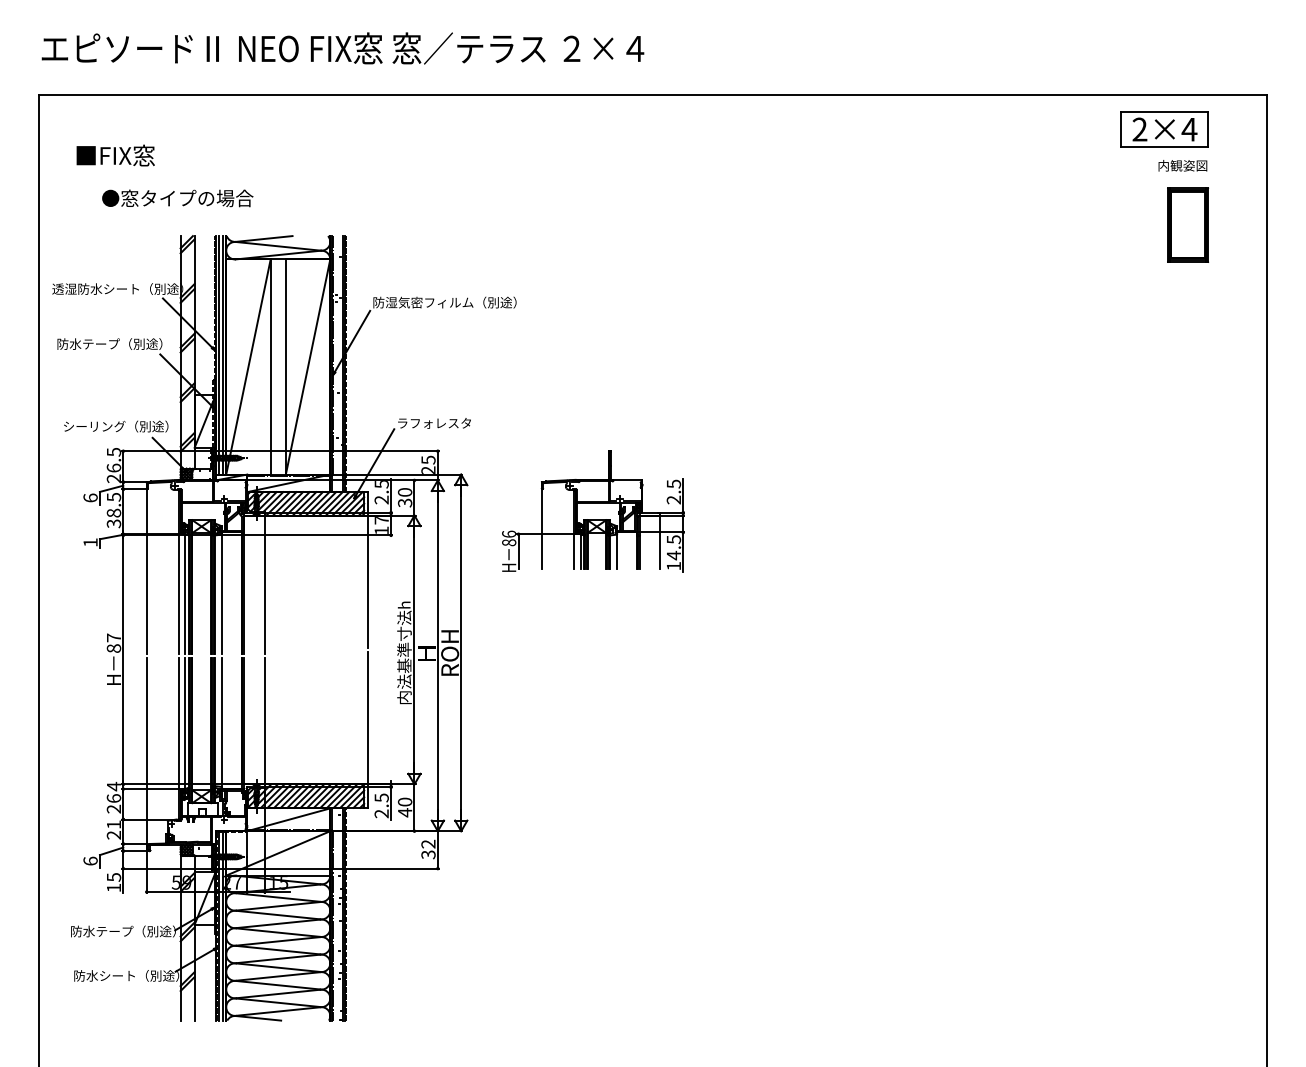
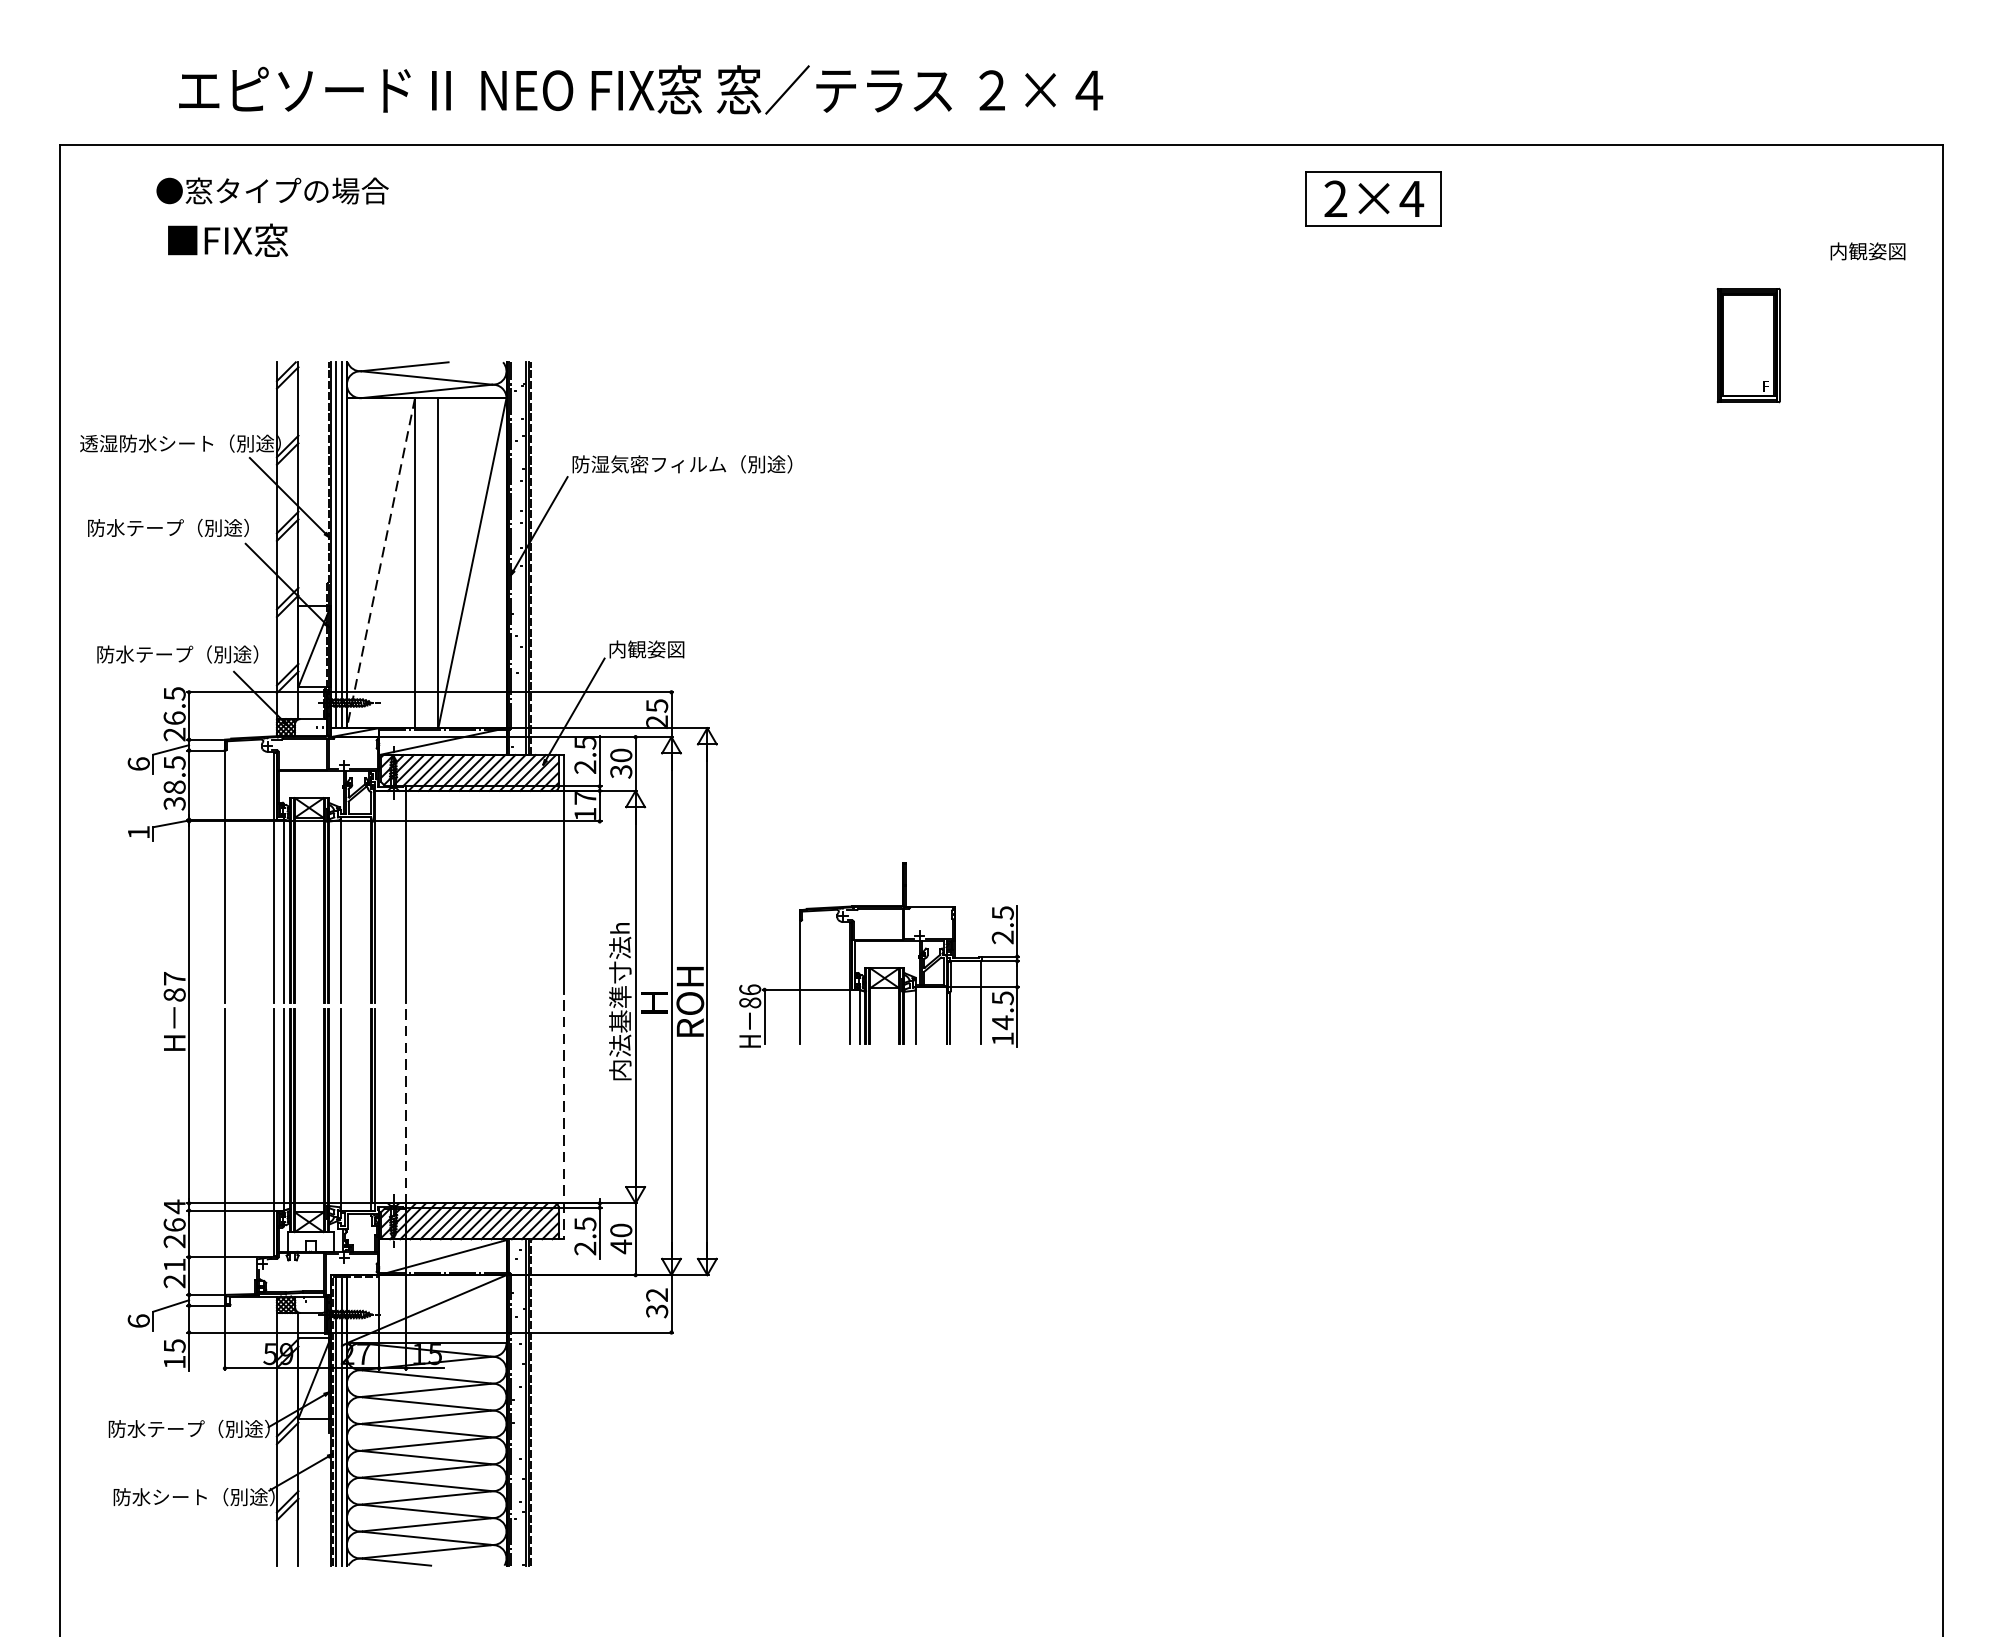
text: (342, 48) -> (640, 89), moved
part: (1164, 129) -> (1373, 198), moved
text: (115, 155) -> (227, 240), moved
text: (1182, 165) -> (1867, 250), moved
text: (177, 198) -> (272, 191), moved
part: (1187, 224) -> (1747, 344), moved
line: (248, 367) -> (381, 563), solid -> dashed
text: (433, 423) -> (664, 649), ラフォレスタ -> 内観姿図
text: (94, 426) -> (144, 654), シーリング（別途） -> 防水テープ（別途）
part: (593, 511) -> (879, 955), moved
line: (264, 721) -> (405, 1106), solid -> dashed
line: (367, 730) -> (563, 1120), solid -> dashed

